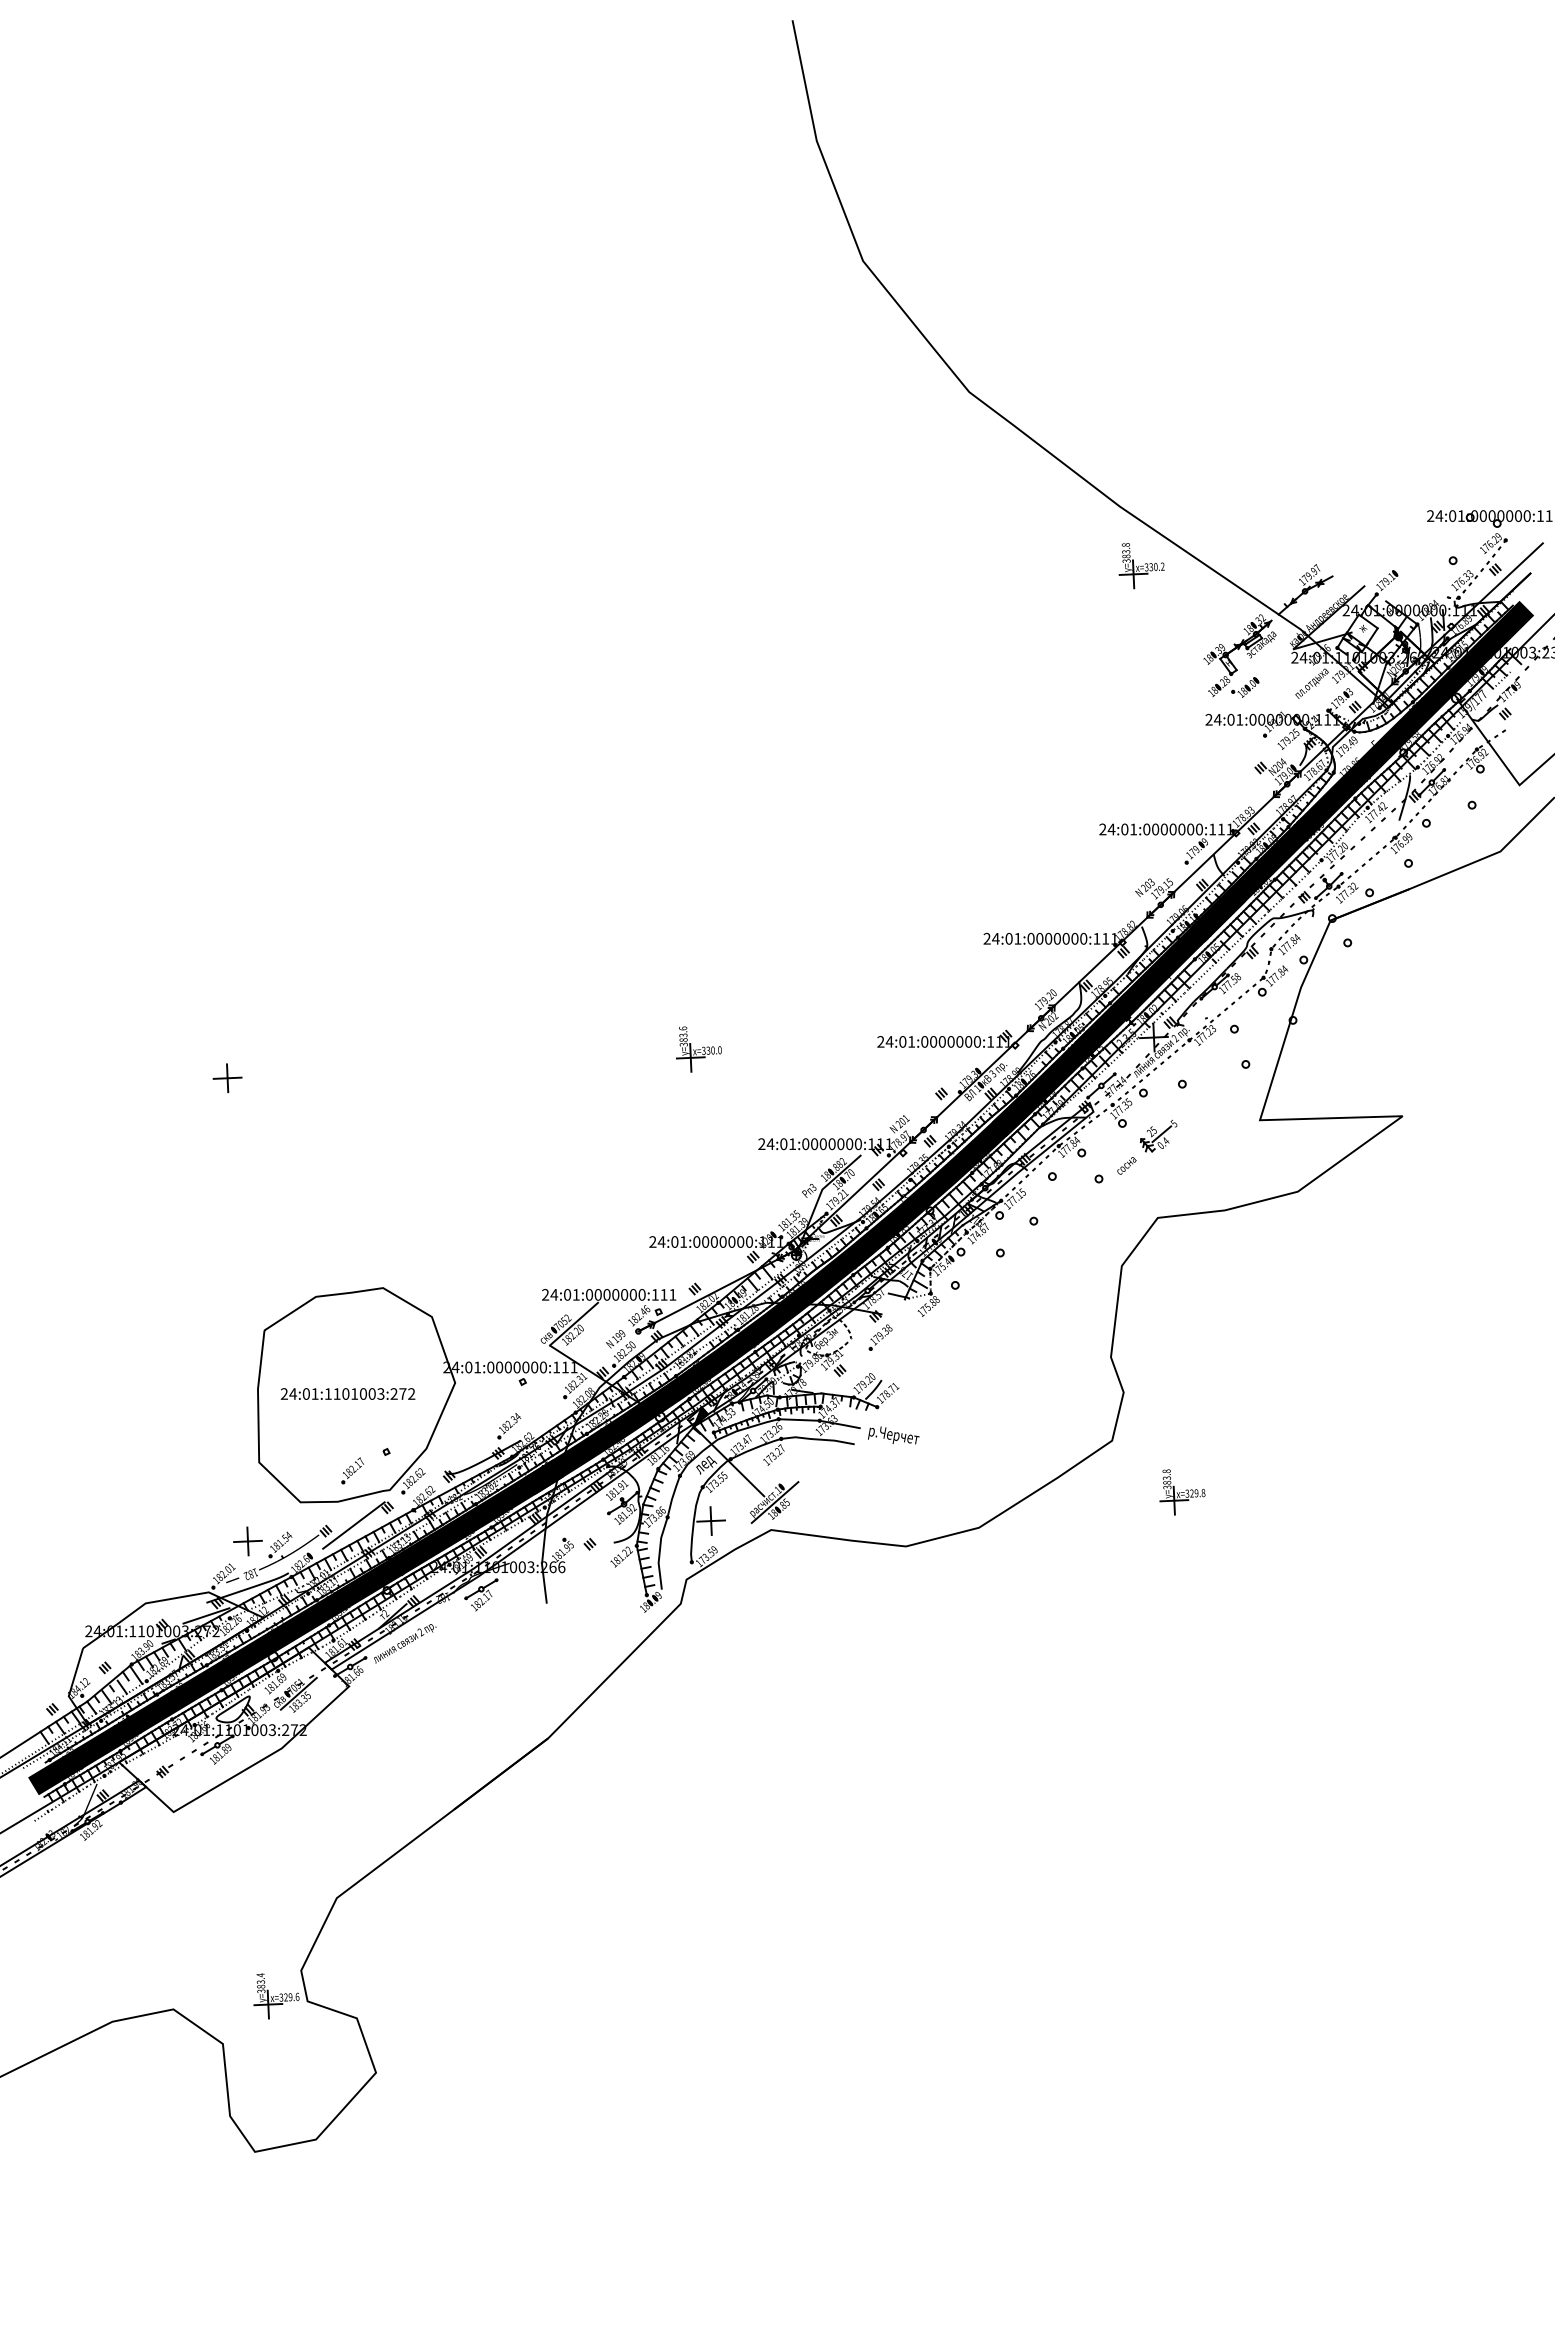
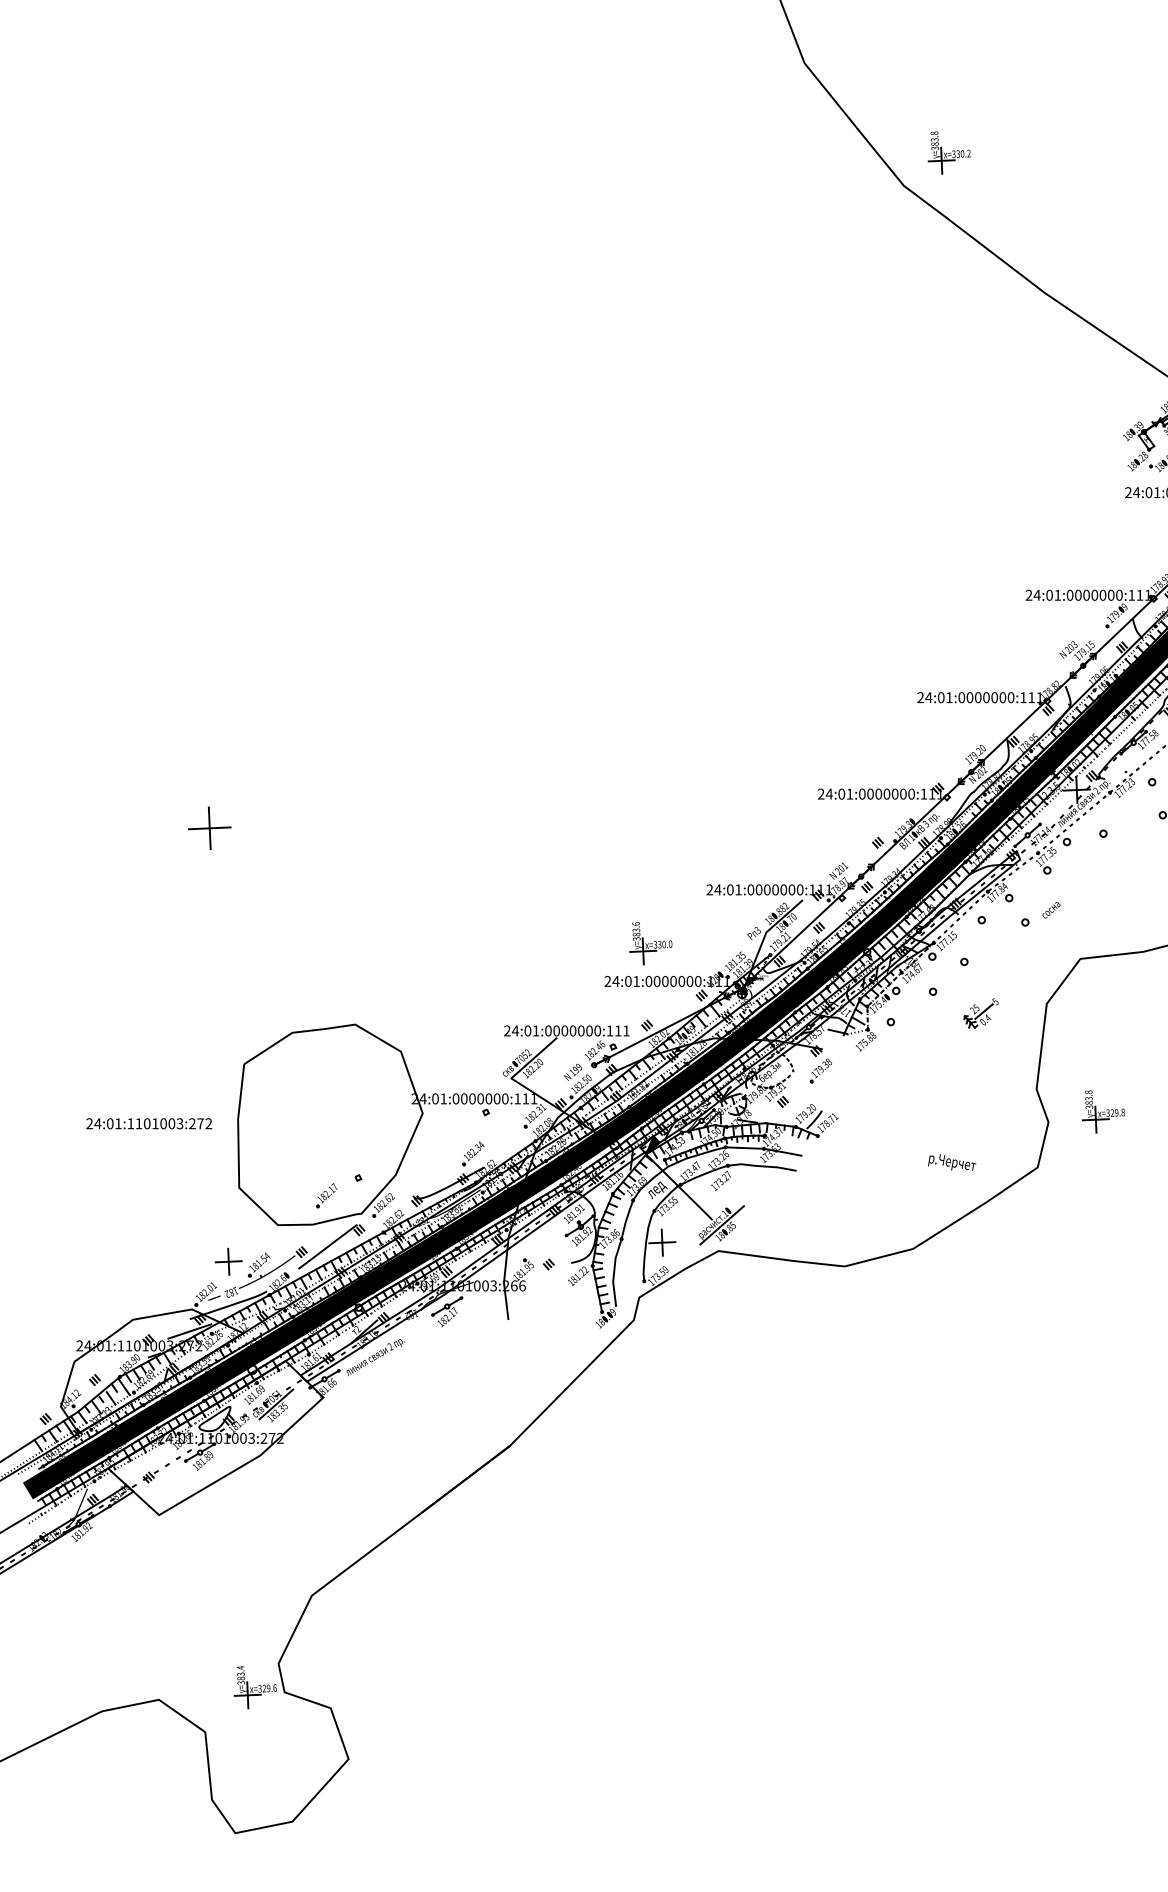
part: (1141, 566) -> (949, 153), moved
part: (698, 1049) -> (650, 943), moved
part: (227, 1077) -> (209, 827), size x1.6
part: (1158, 1135) -> (980, 1012), moved
text: (347, 1393) -> (148, 1123), moved
text: (893, 1435) -> (951, 1162), moved
part: (1182, 1492) -> (1103, 1112), moved

